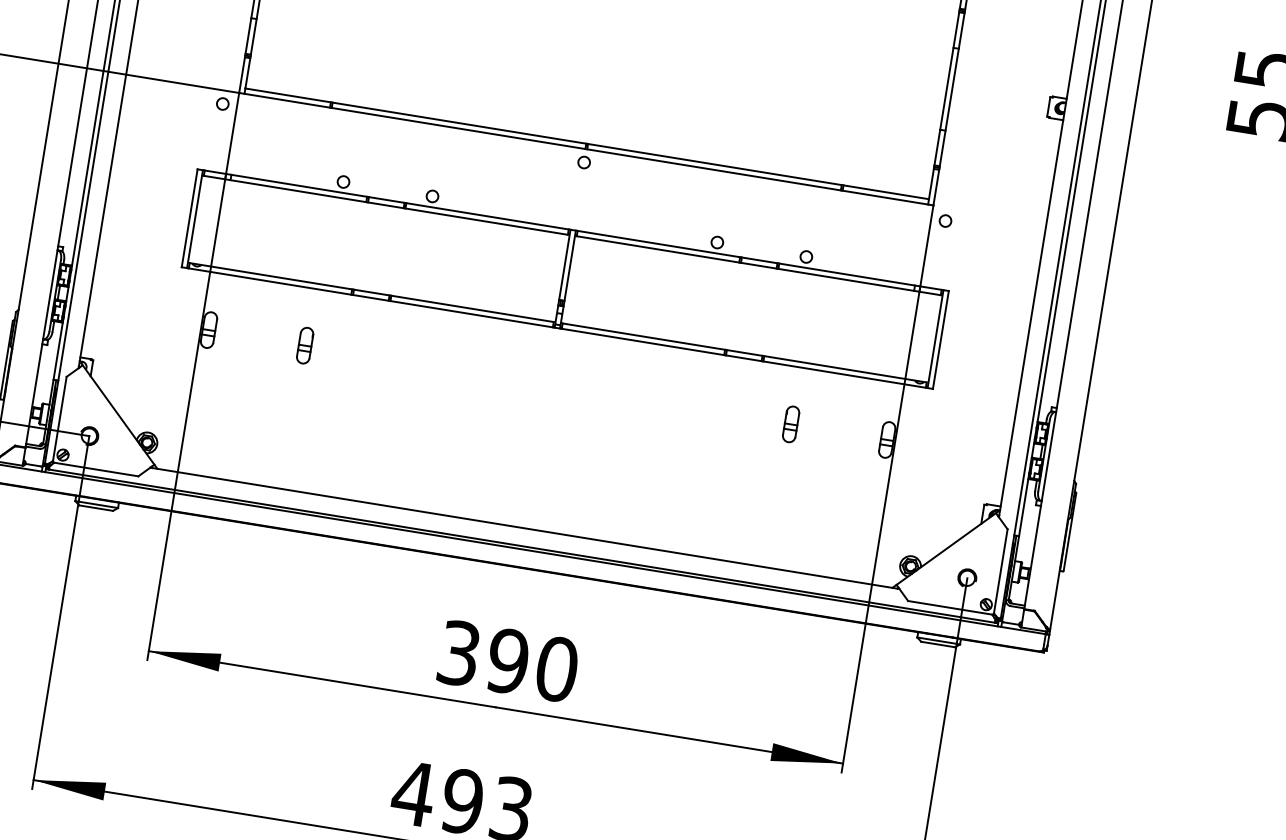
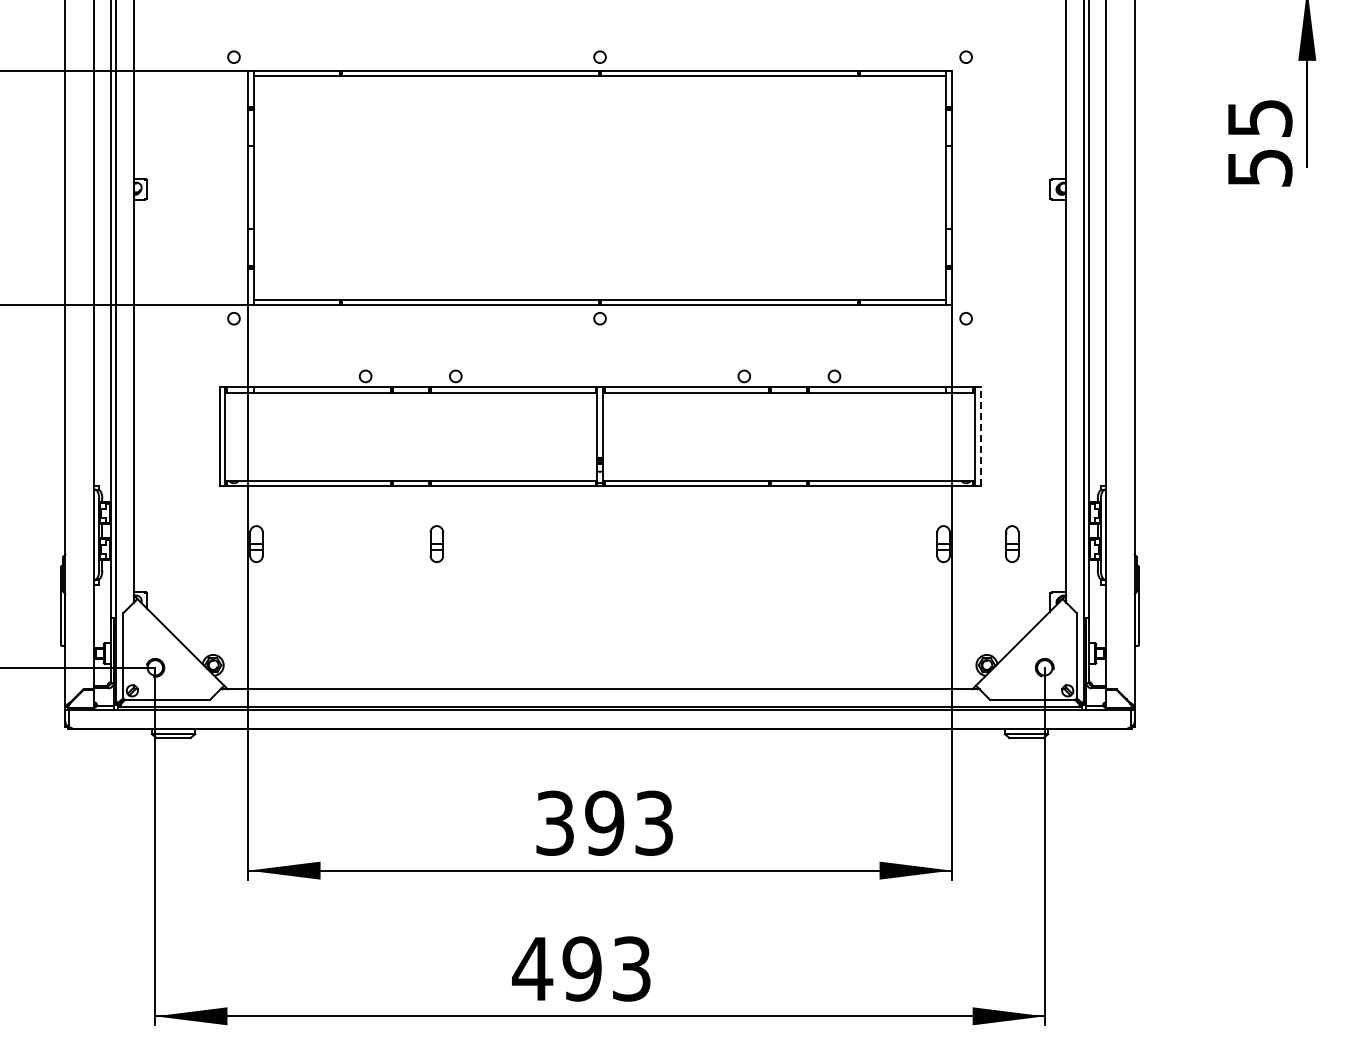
line: (940, 339) -> (980, 436), solid -> dashed
part: (304, 345) -> (436, 543), moved
part: (791, 423) -> (1012, 543), moved
text: (556, 668) -> (653, 822), 390 -> 393

